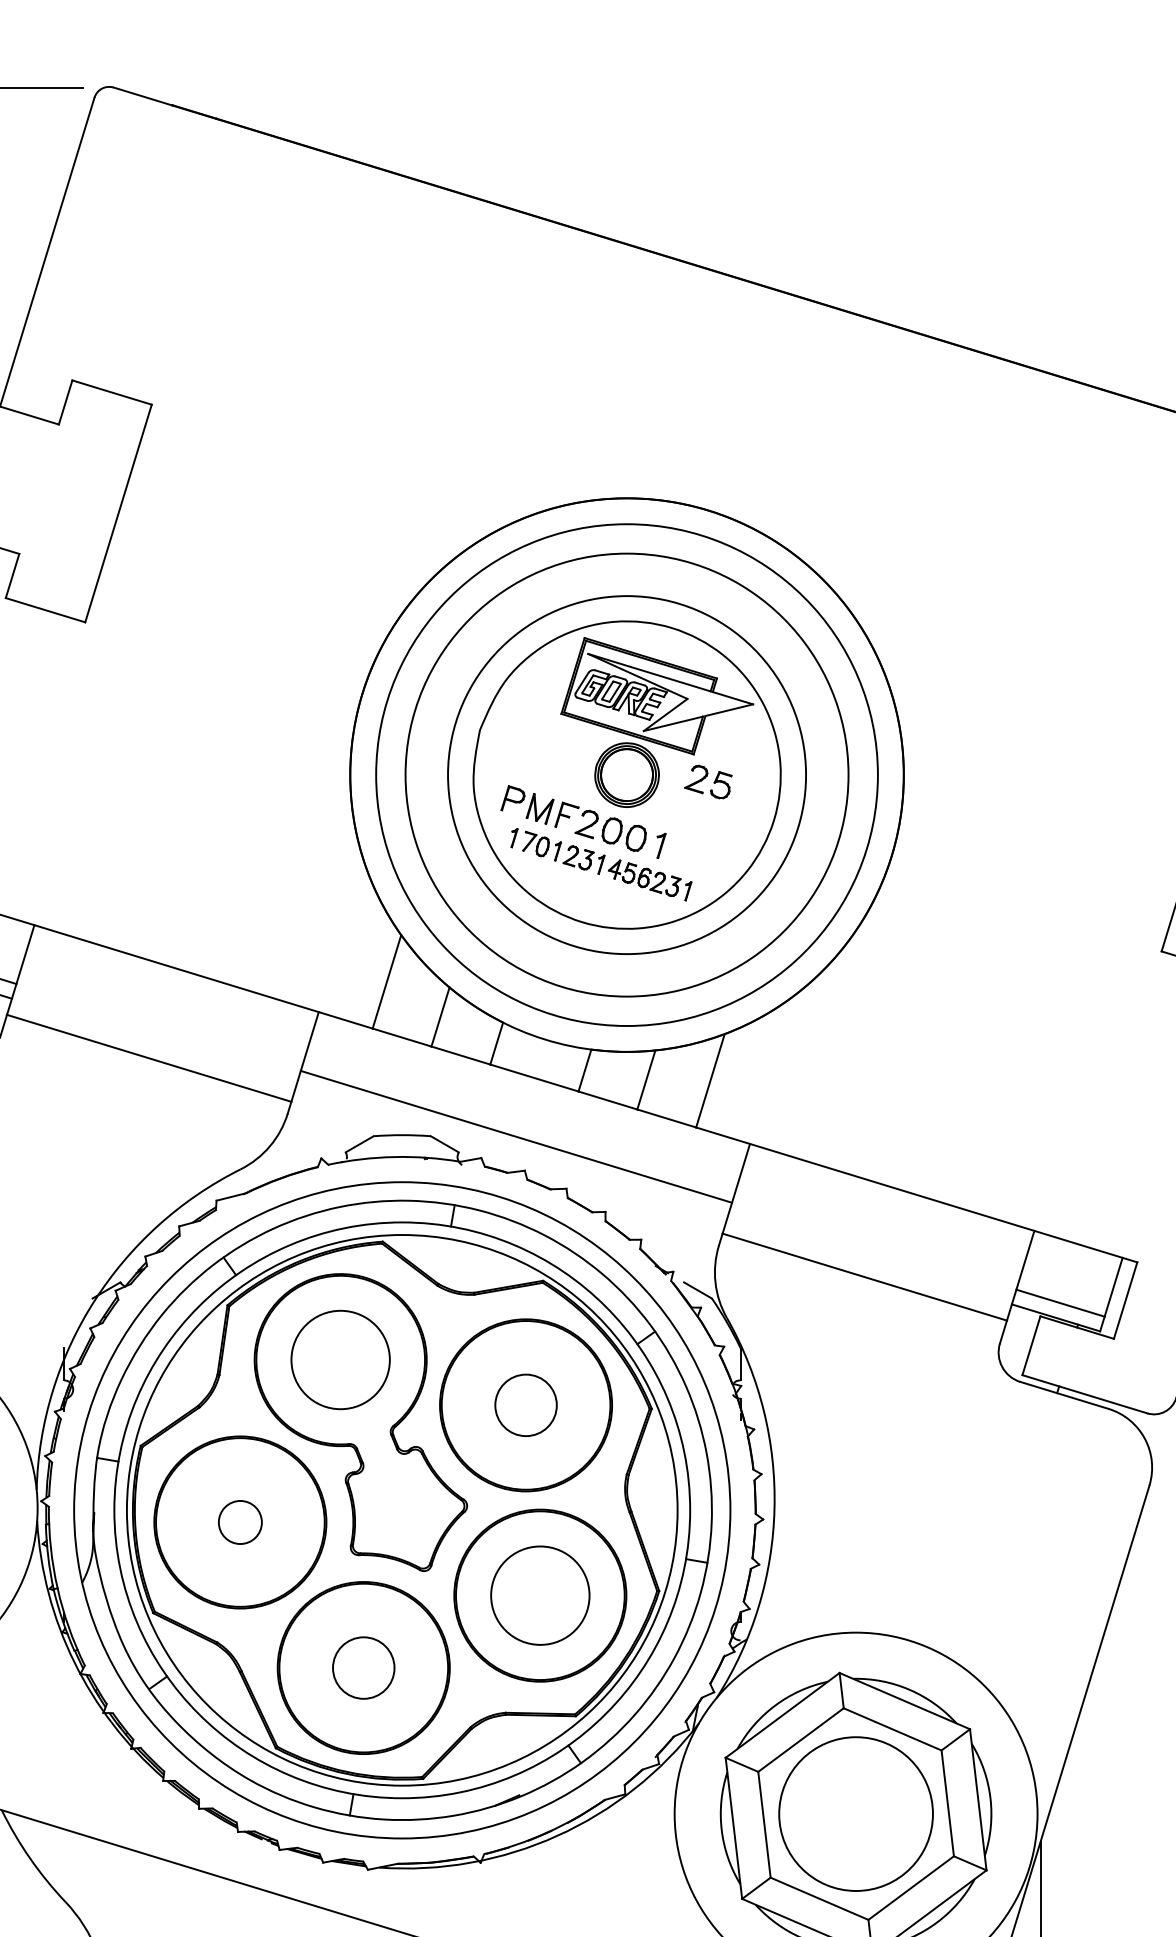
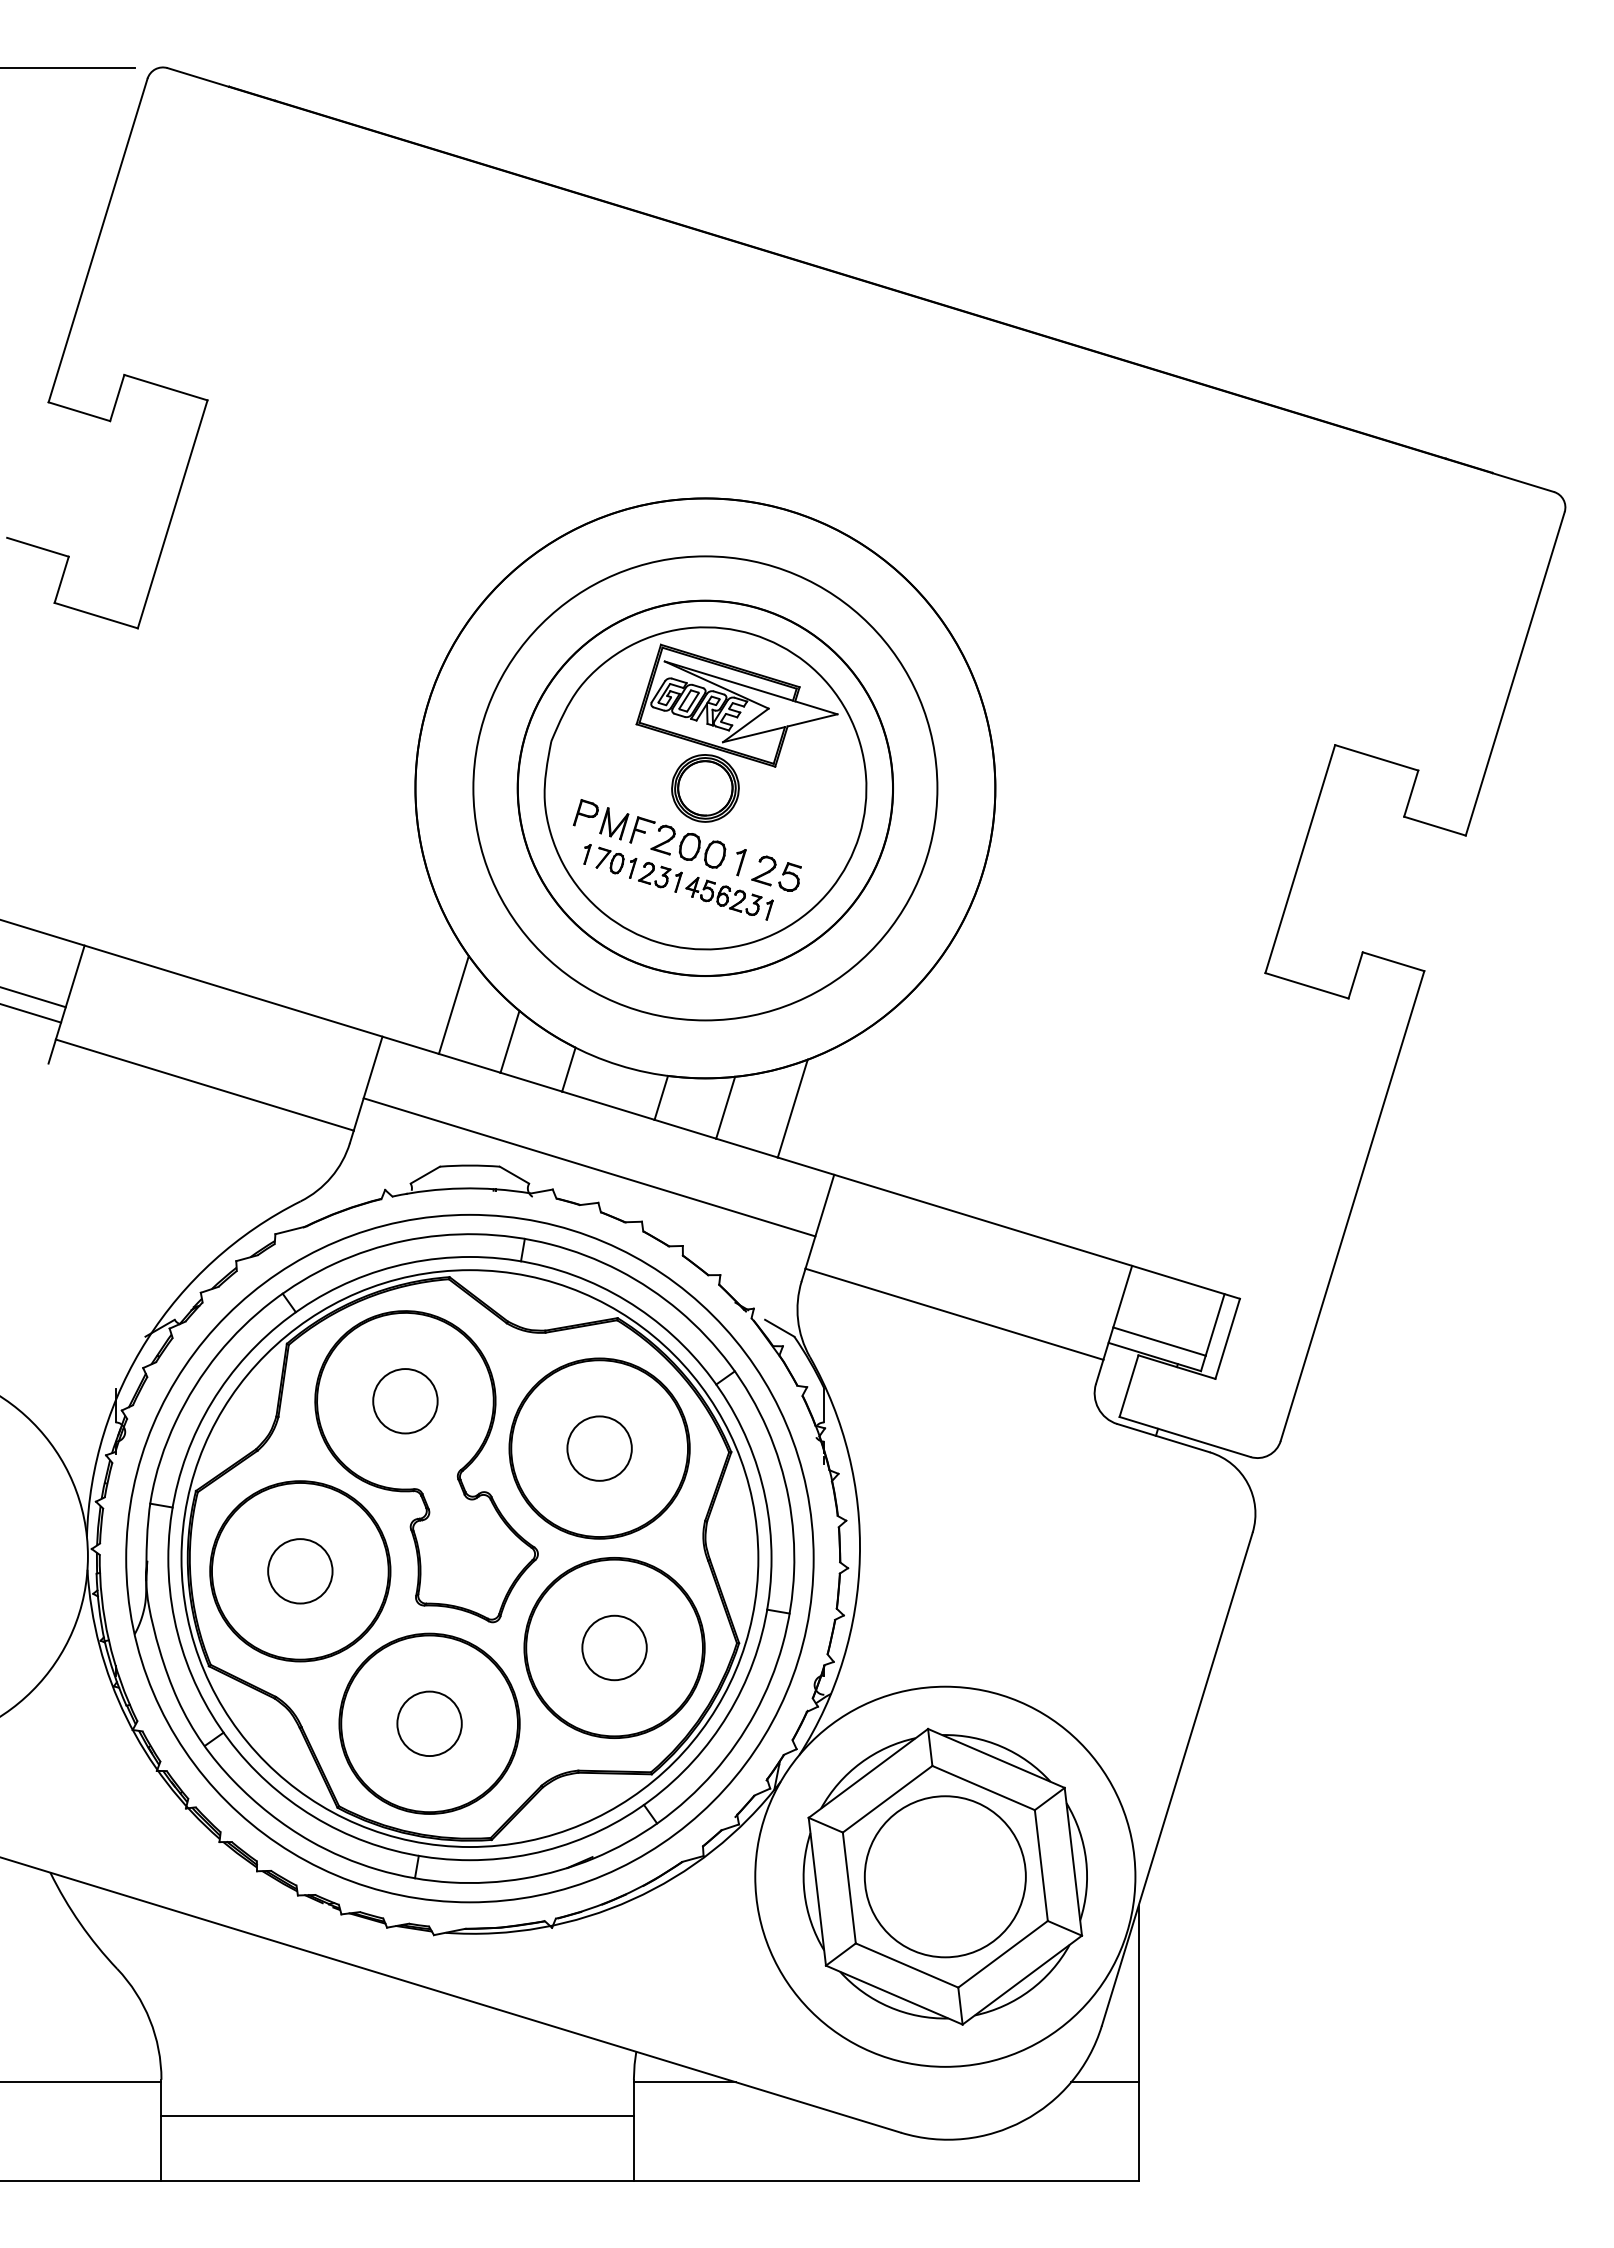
circle: (627, 775) -> (705, 788), size x0.71
part: (708, 781) -> (776, 873), moved
circle: (340, 1360) -> (405, 1401), size x0.62
circle: (240, 1522) -> (300, 1571), size x1.43
circle: (540, 1595) -> (614, 1647), size x0.62

